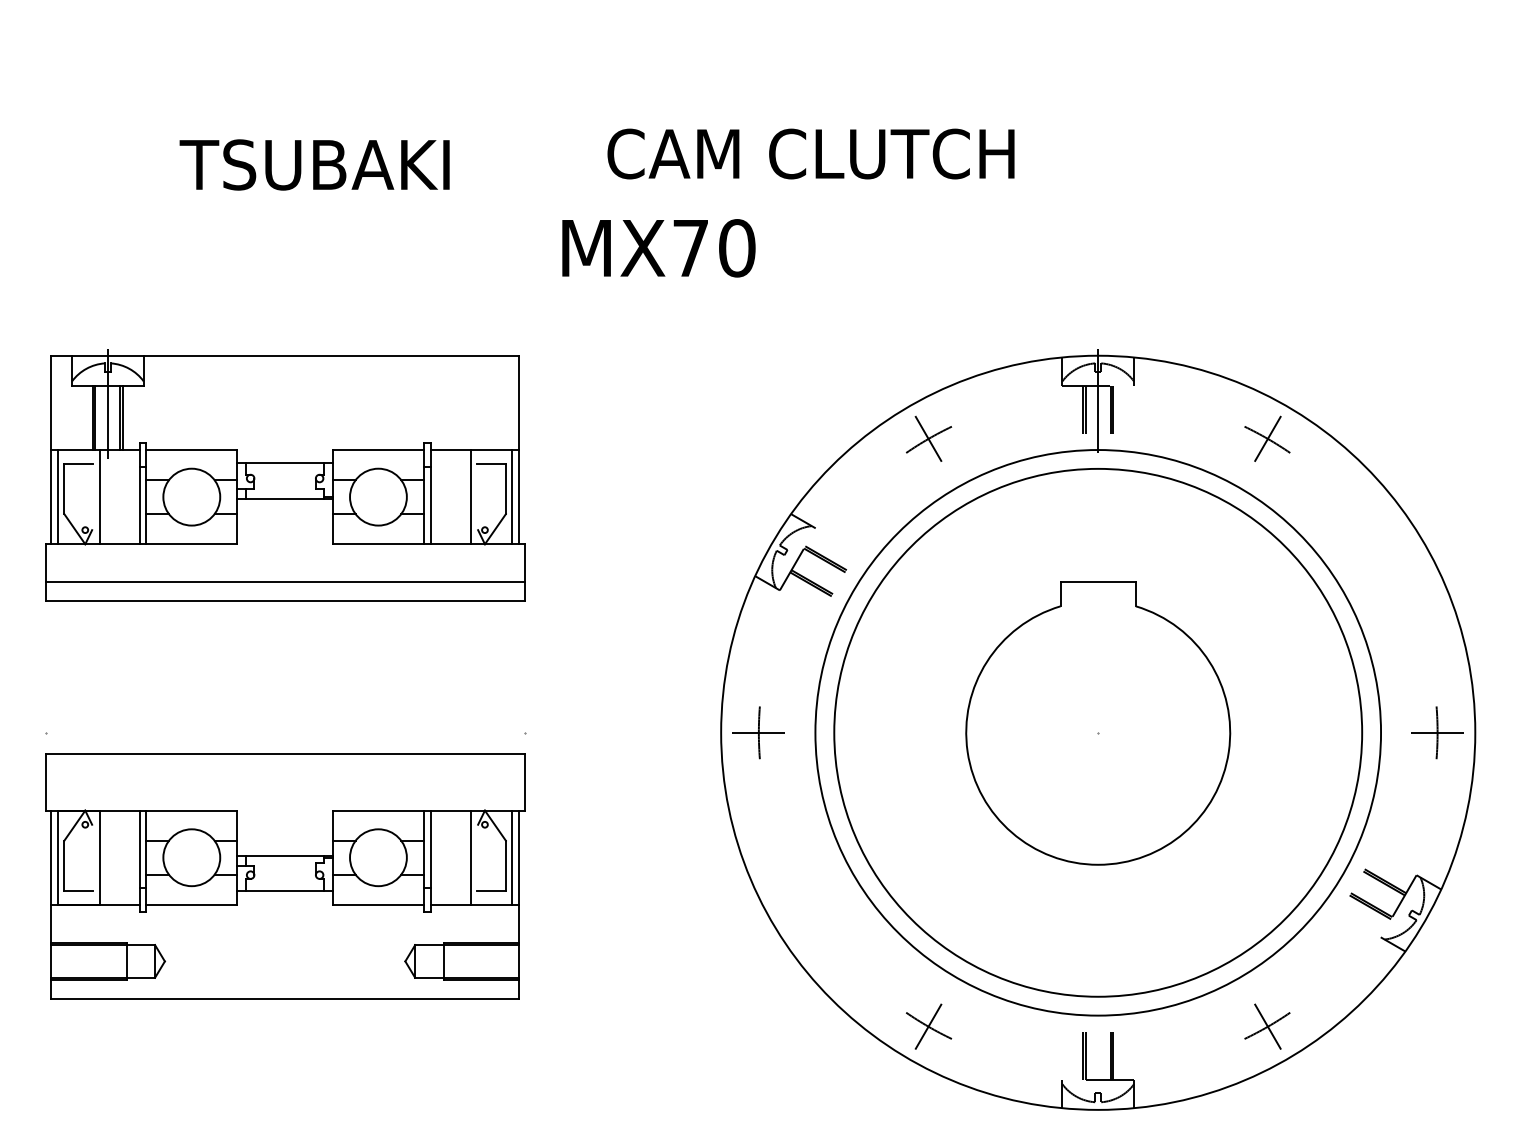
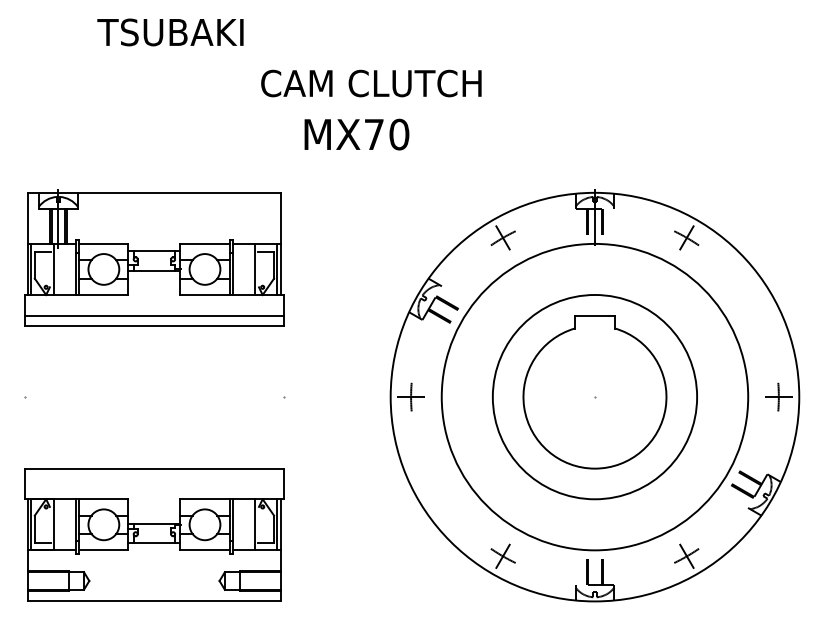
text: (811, 153) -> (371, 83), moved
text: (314, 165) -> (170, 32), moved
circle: (1097, 731) -> (594, 396), size x0.71
part: (285, 875) -> (154, 534), moved

